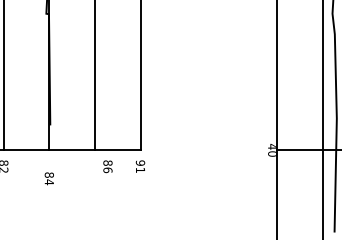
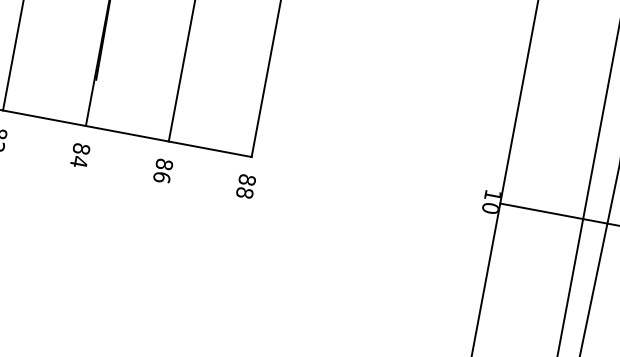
text: (271, 146) -> (491, 194), 40 -> 10
text: (107, 166) -> (162, 170), moved
text: (140, 166) -> (246, 186), 91 -> 88
text: (48, 178) -> (78, 154), moved

